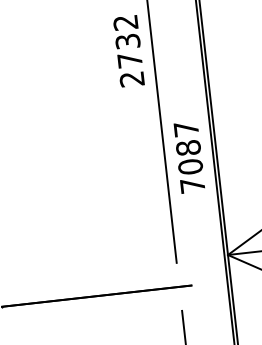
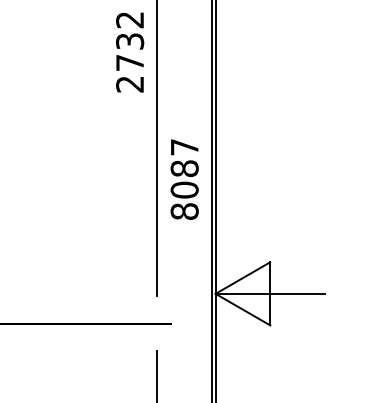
text: (192, 185) -> (184, 211), 7087 -> 8087

